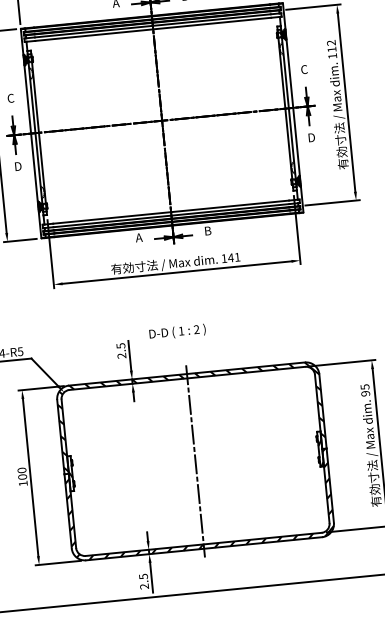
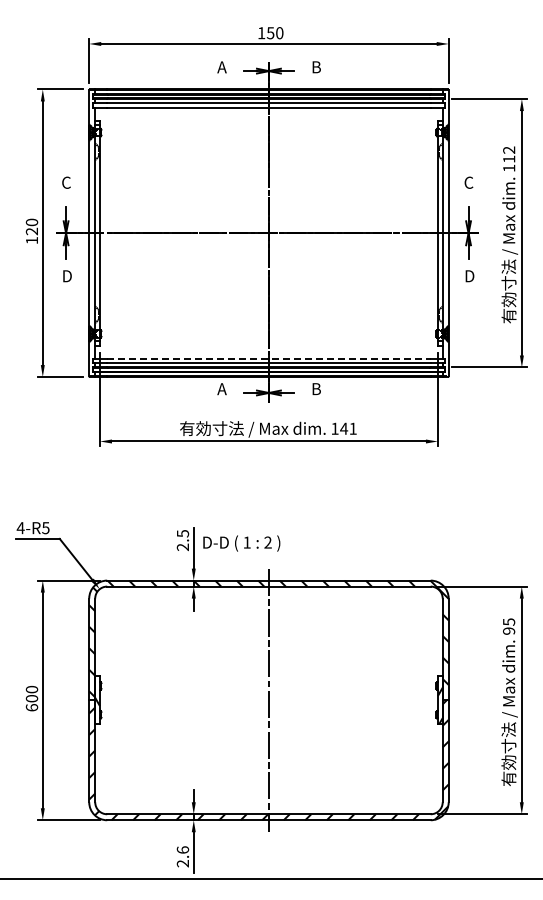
line: (170, 212) -> (268, 358), solid -> dashed
text: (177, 332) -> (241, 543), moved
text: (22, 483) -> (31, 707), 100 -> 600
text: (143, 576) -> (182, 849), 2.5 -> 2.6

